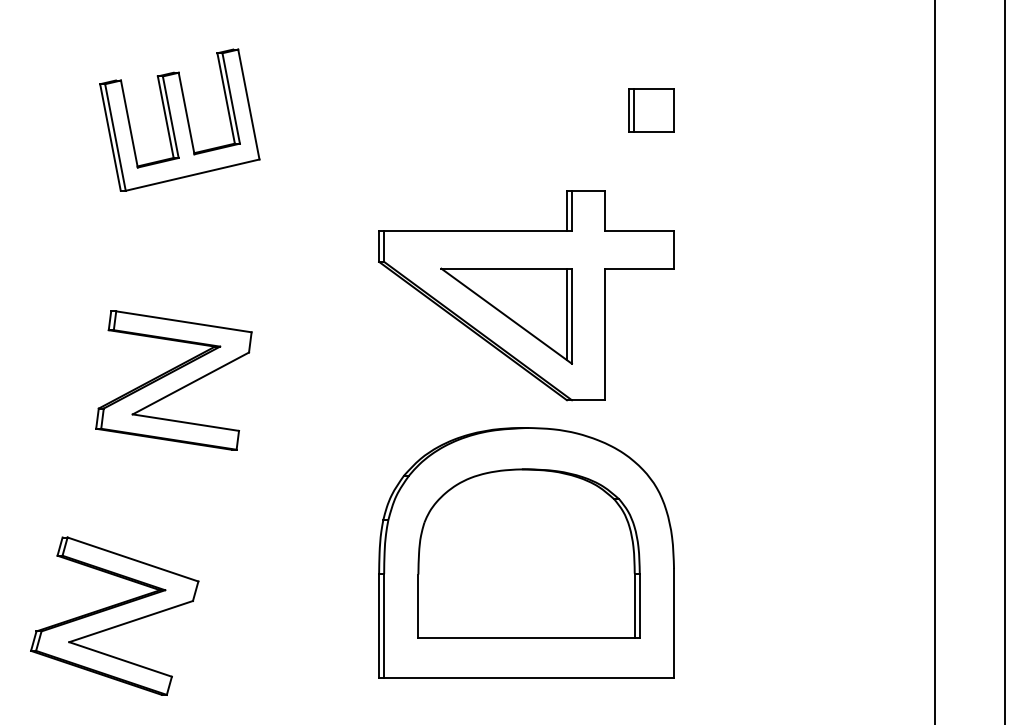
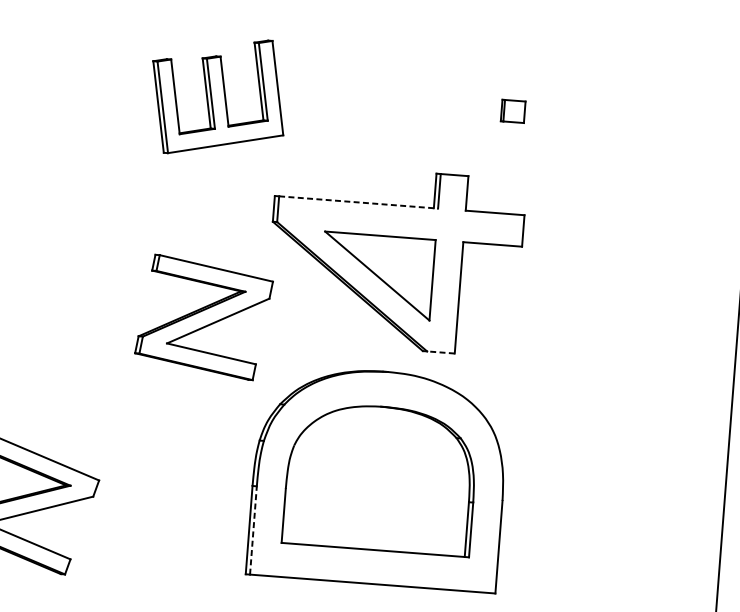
part: (651, 110) -> (513, 111), size x0.6
part: (179, 119) -> (218, 96), moved
line: (478, 231) -> (359, 202), solid -> dashed
line: (566, 314) -> (428, 278), removed
part: (173, 380) -> (203, 317), moved
line: (587, 400) -> (440, 352), solid -> dashed
line: (384, 625) -> (253, 529), solid -> dashed

